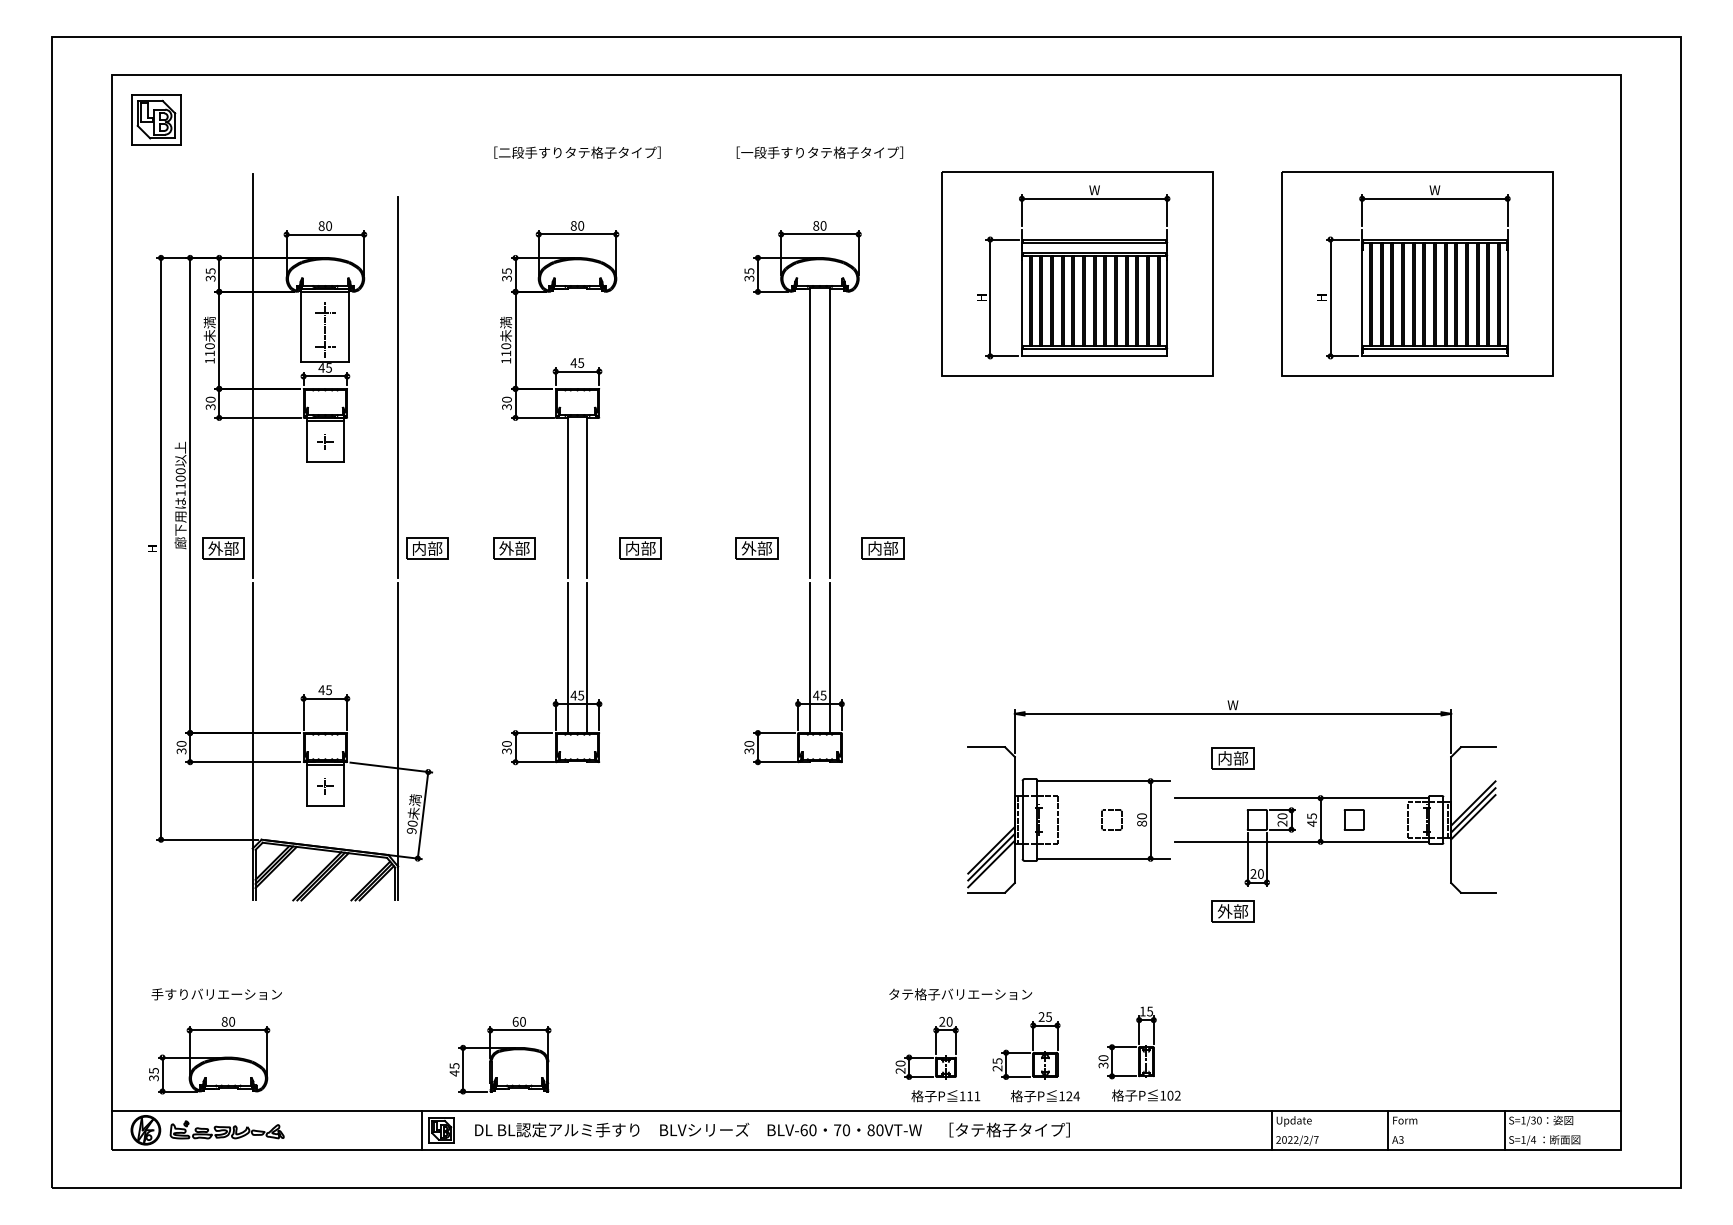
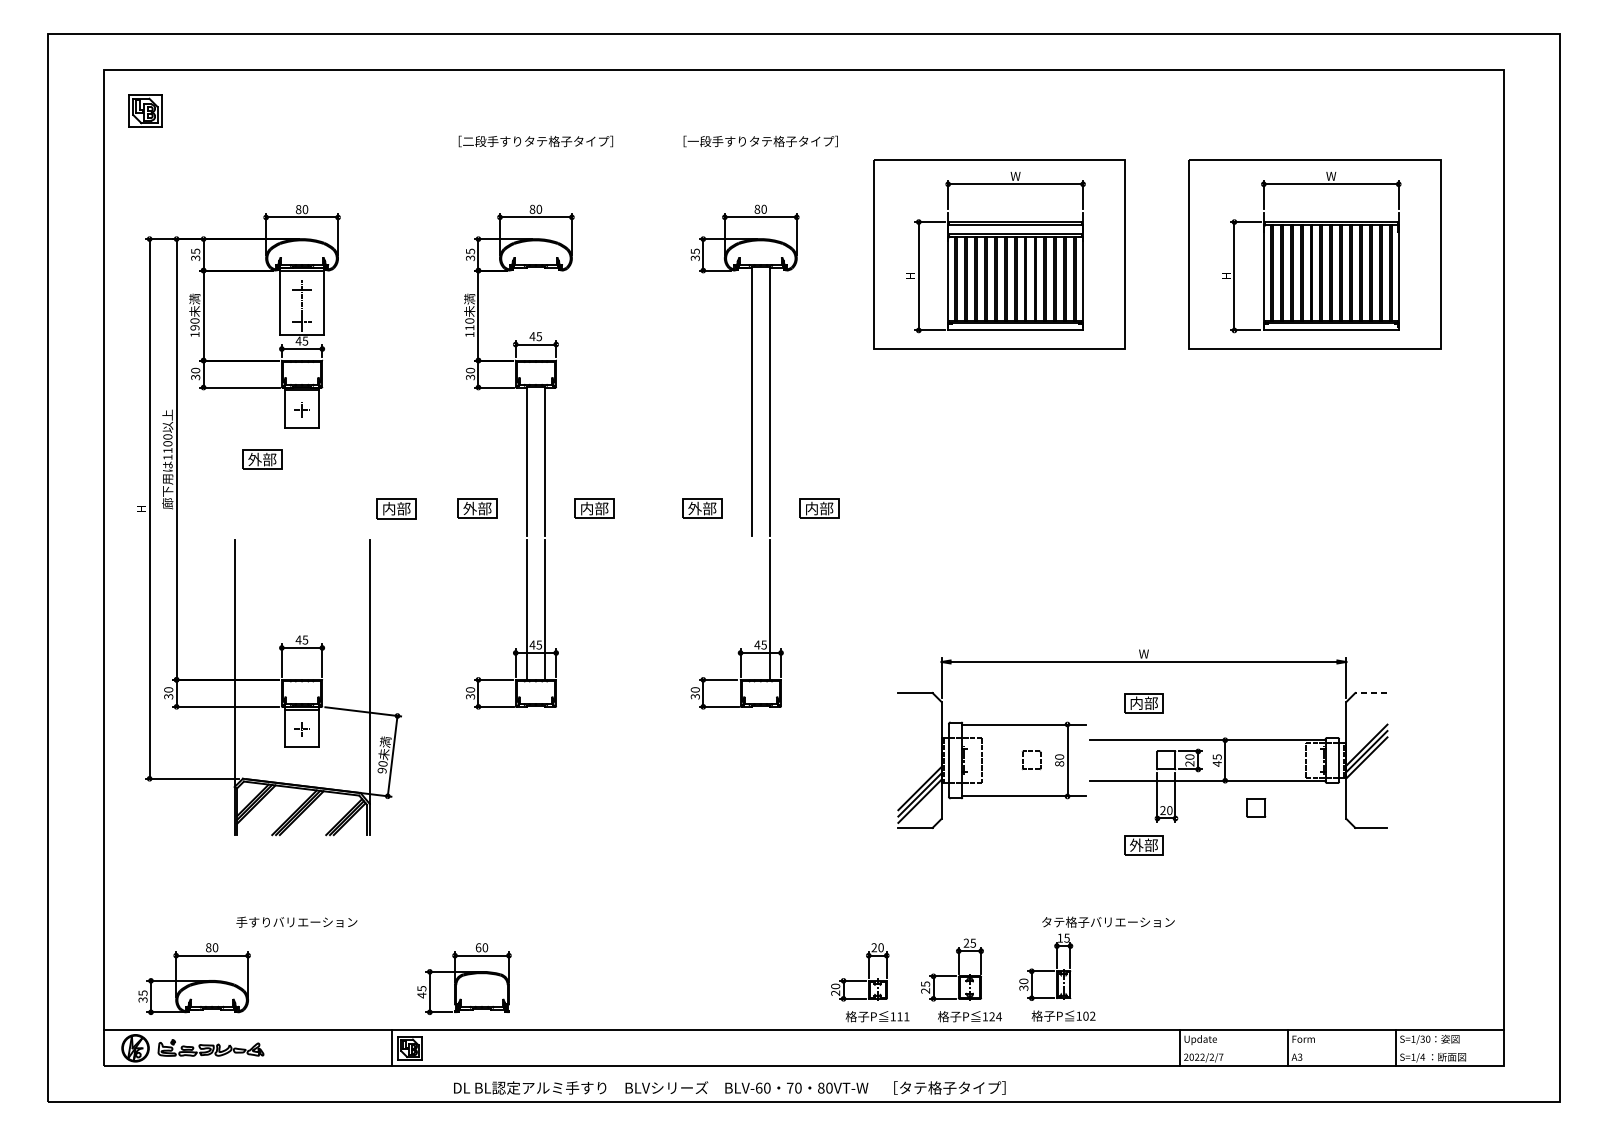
part: (156, 119) -> (145, 110), size x0.7
text: (209, 353) -> (194, 327), 110 -> 190
line: (252, 375) -> (234, 348), removed
line: (398, 386) -> (369, 358), removed
part: (223, 548) -> (262, 459), moved
line: (810, 657) -> (752, 609), removed
line: (1477, 747) -> (1370, 693), solid -> dashed
part: (1353, 819) -> (1255, 807), moved
text: (216, 994) -> (296, 922), moved
text: (960, 994) -> (1108, 922), moved
text: (772, 1129) -> (729, 1087), moved

